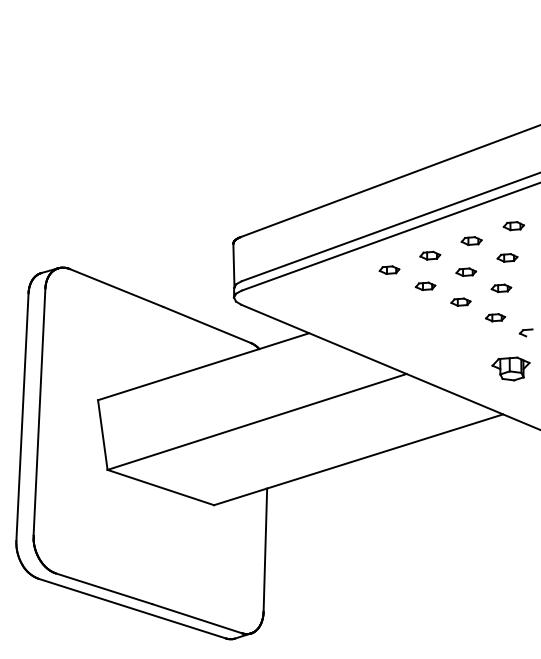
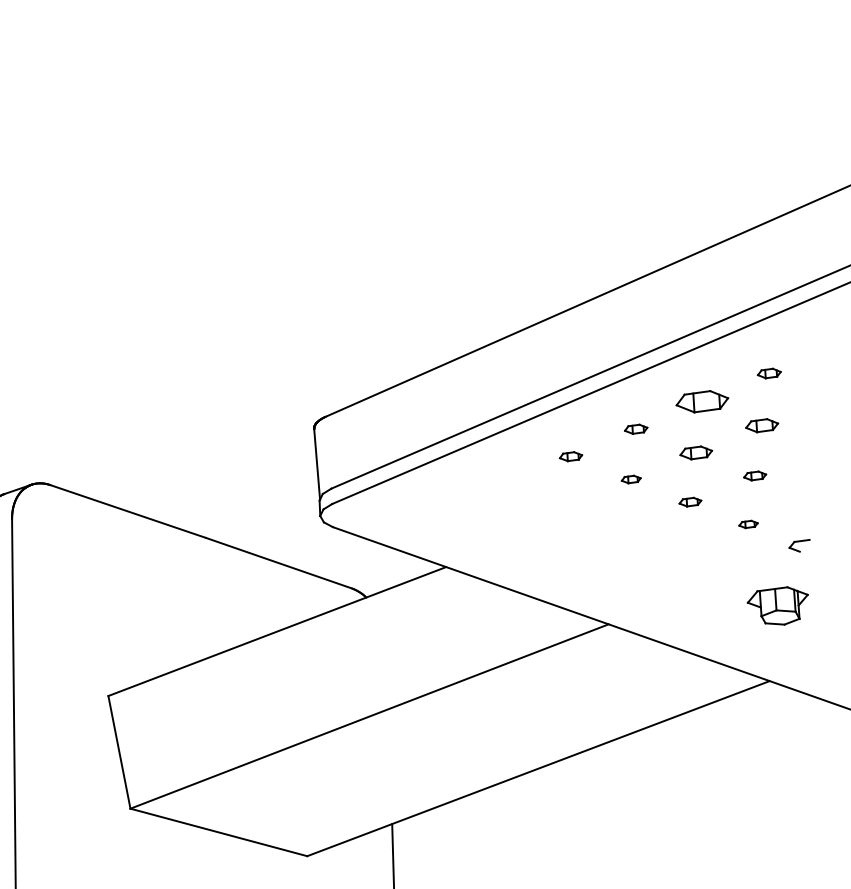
part: (513, 226) -> (768, 373), size x0.7
part: (471, 240) -> (701, 400), size x1.6
part: (430, 255) -> (636, 429), size x0.7
part: (389, 269) -> (570, 455), size x0.7
part: (425, 285) -> (631, 478), size x0.6
part: (501, 288) -> (755, 476), size x0.7
part: (460, 301) -> (689, 501), size x0.7
part: (495, 317) -> (748, 523), size x0.6

